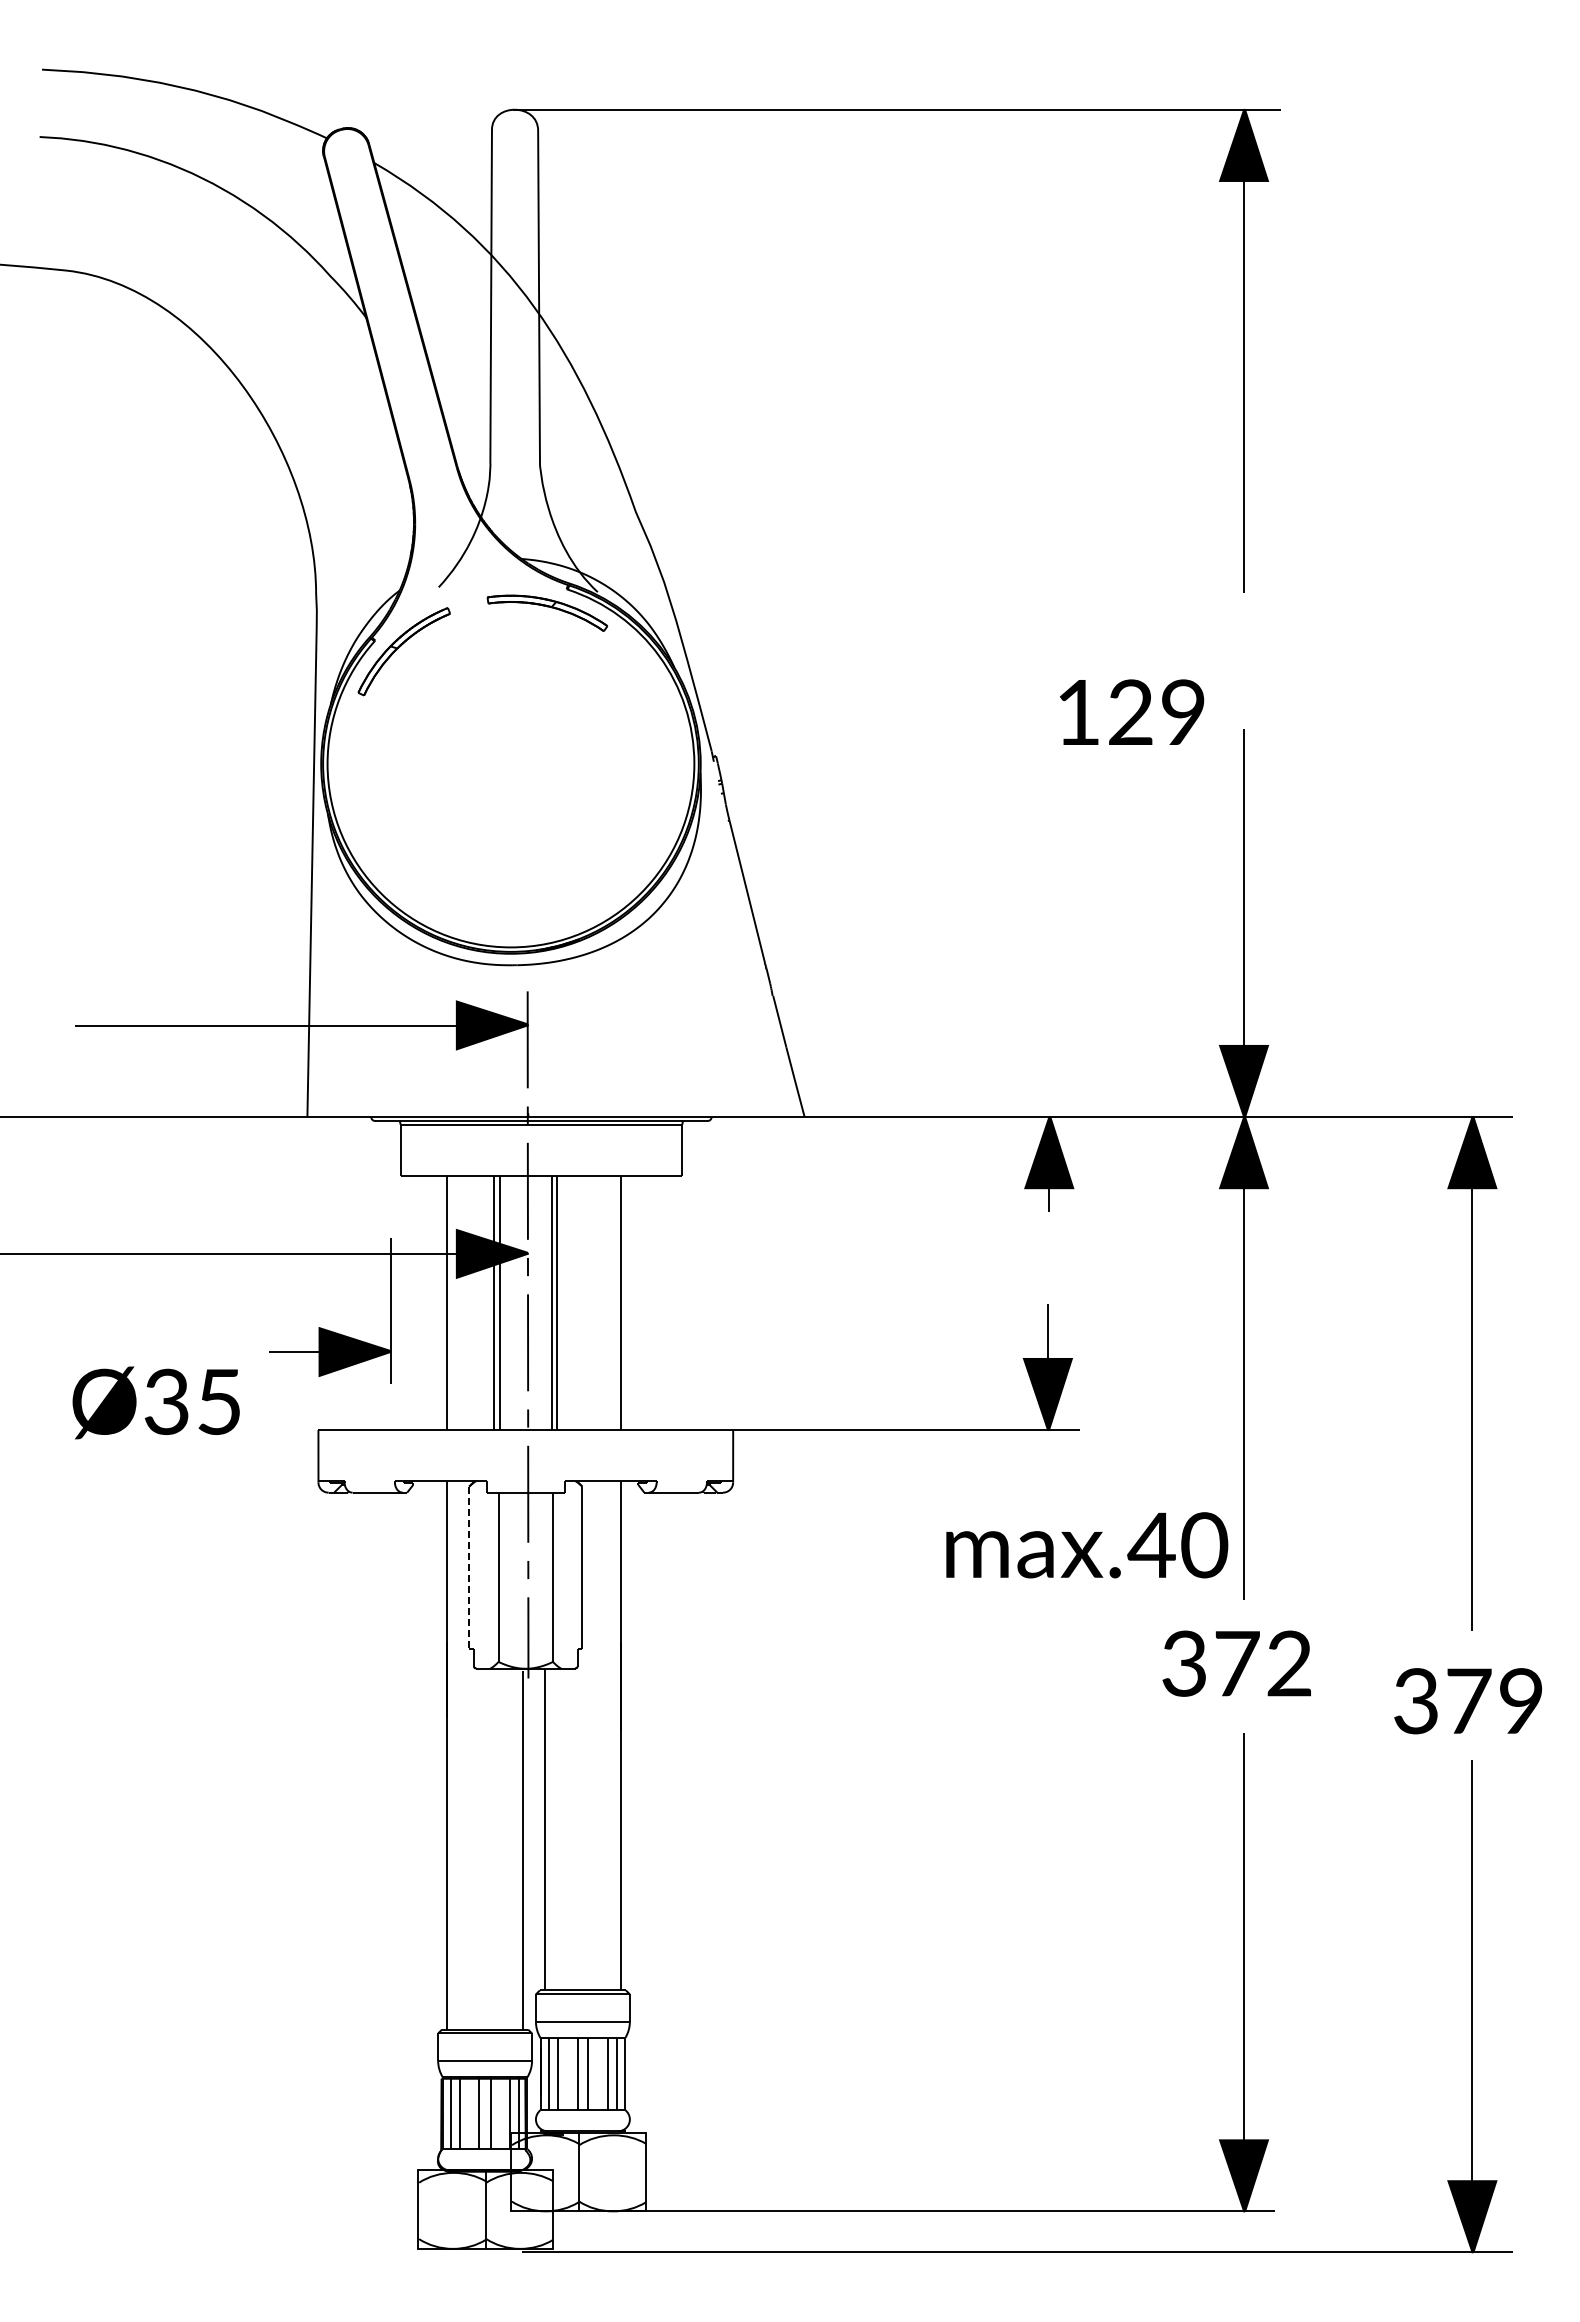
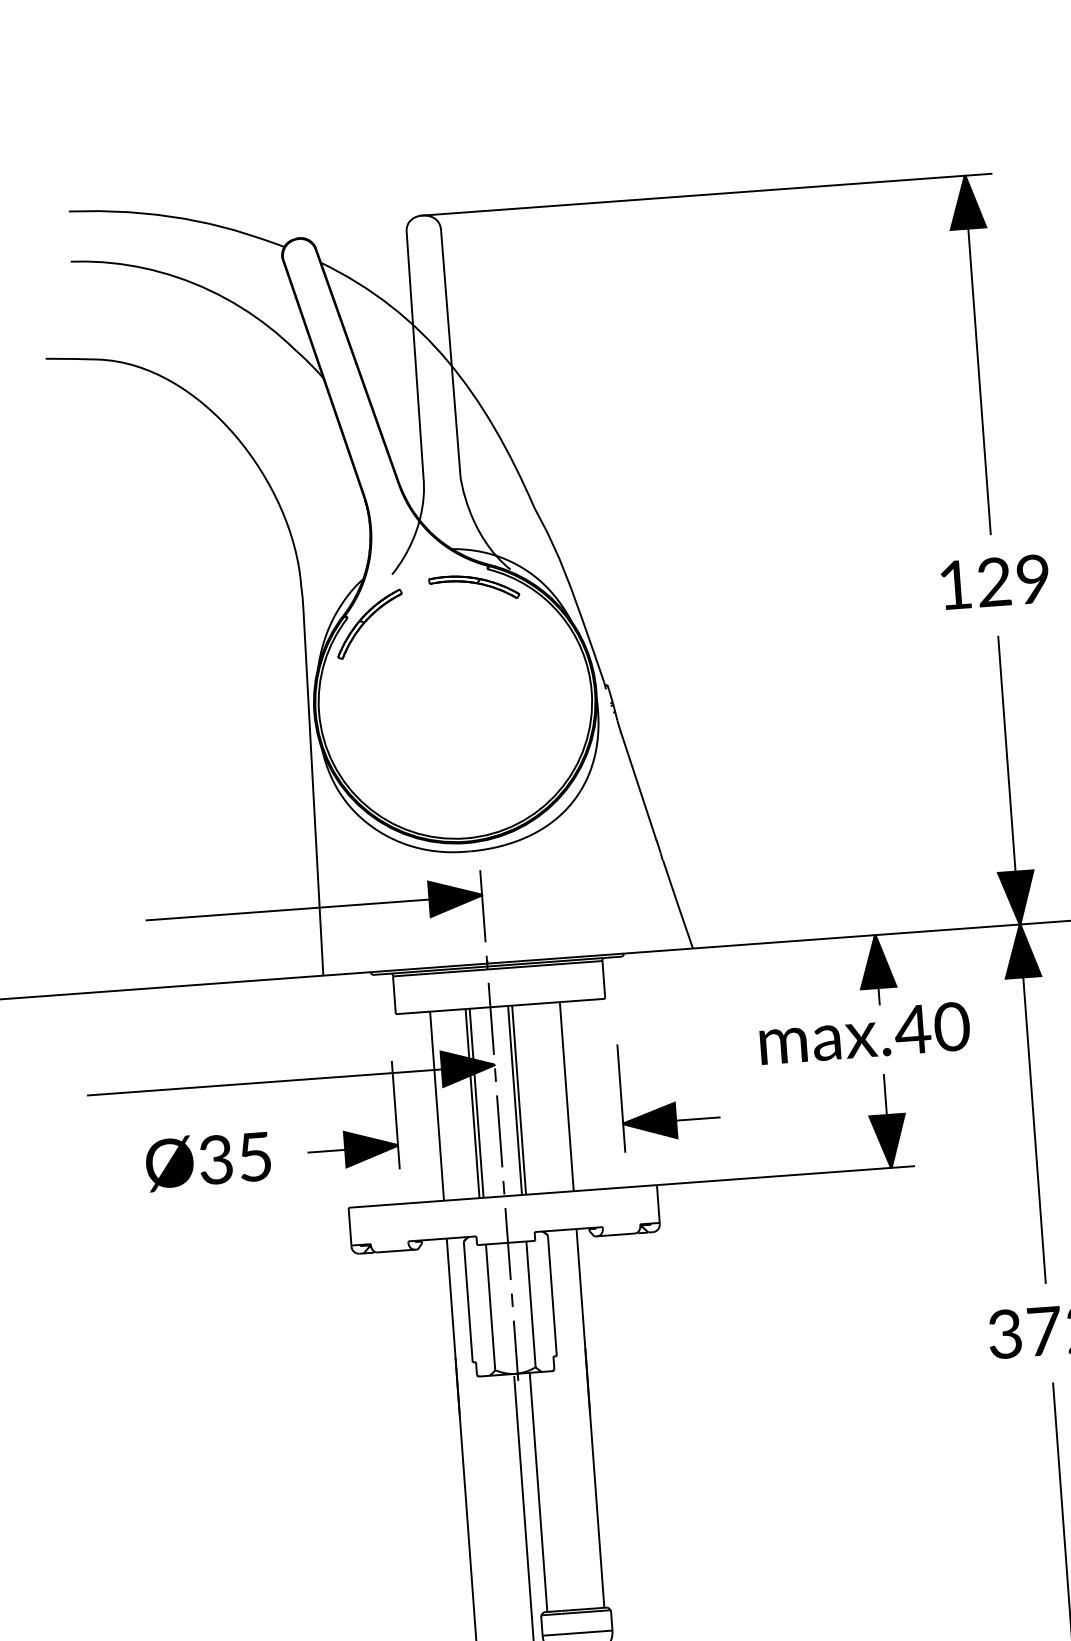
part: (1132, 711) -> (995, 581), moved
part: (761, 1321) -> (672, 1102), added
part: (163, 1402) -> (213, 1160), moved
part: (1087, 1545) -> (865, 1033), moved
line: (469, 1568) -> (468, 1302), dashed -> solid

